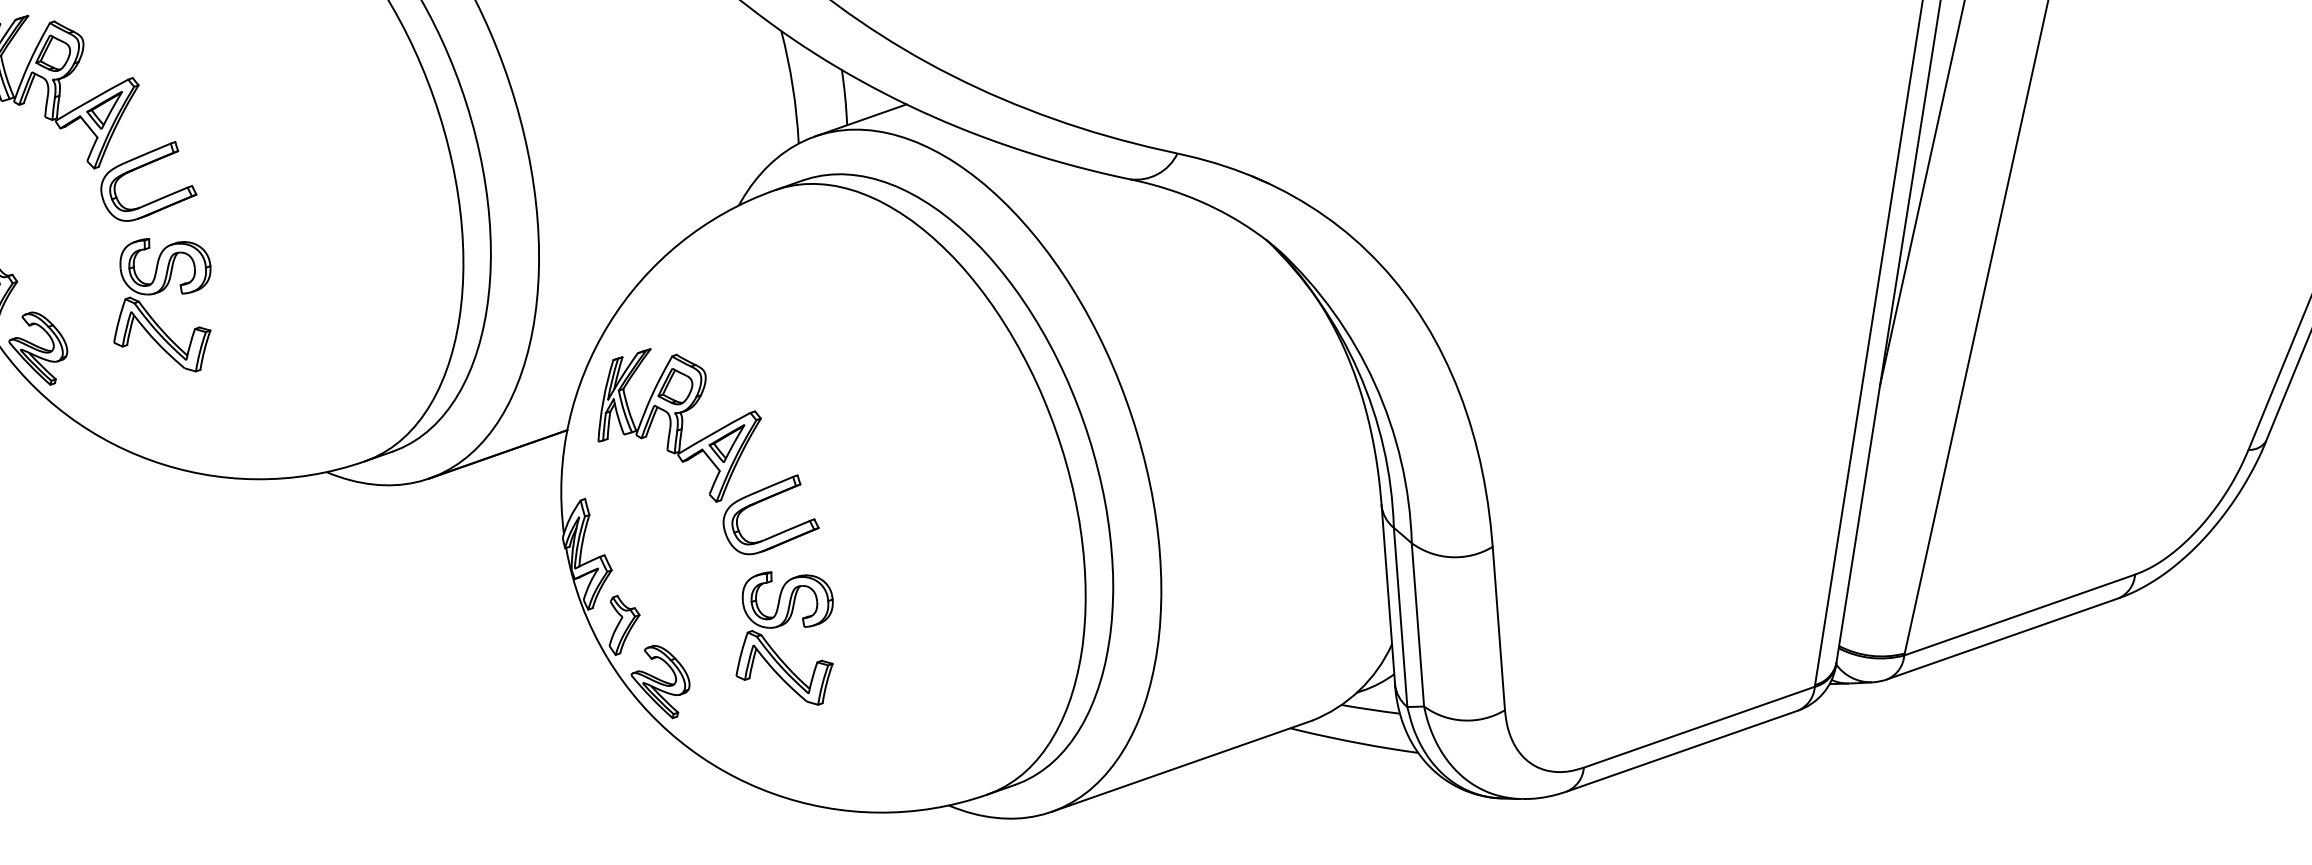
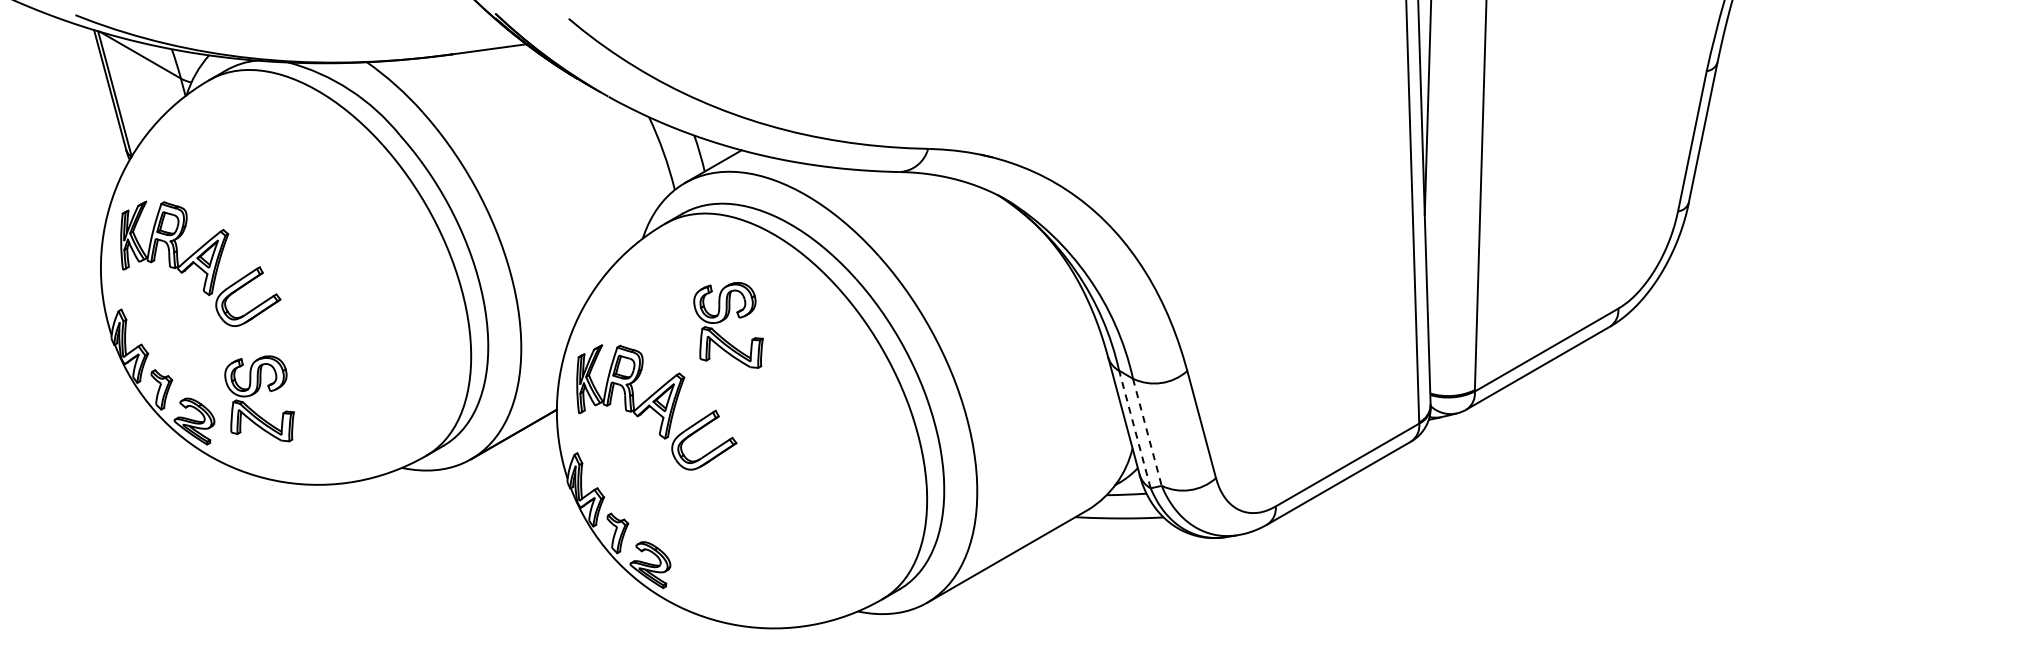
part: (164, 301) -> (259, 398), moved
line: (1400, 617) -> (1134, 429), solid -> dashed
line: (1418, 625) -> (1147, 432), solid -> dashed
part: (782, 626) -> (724, 320), moved

